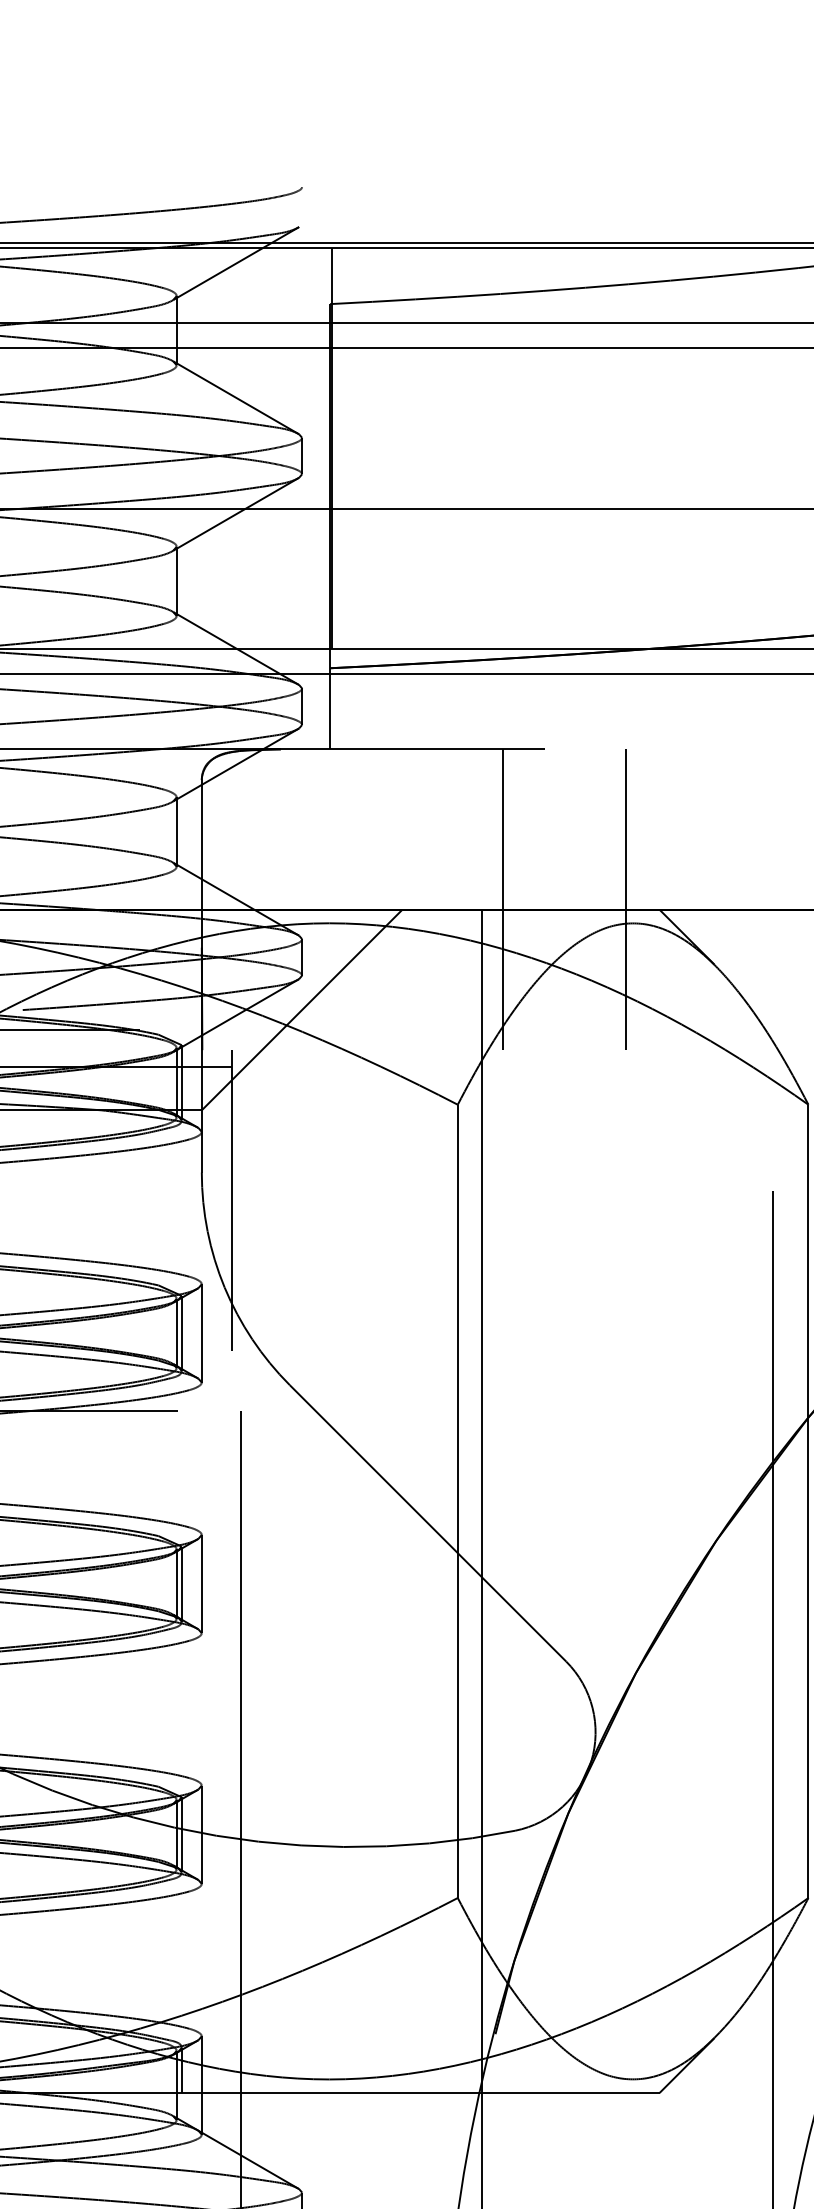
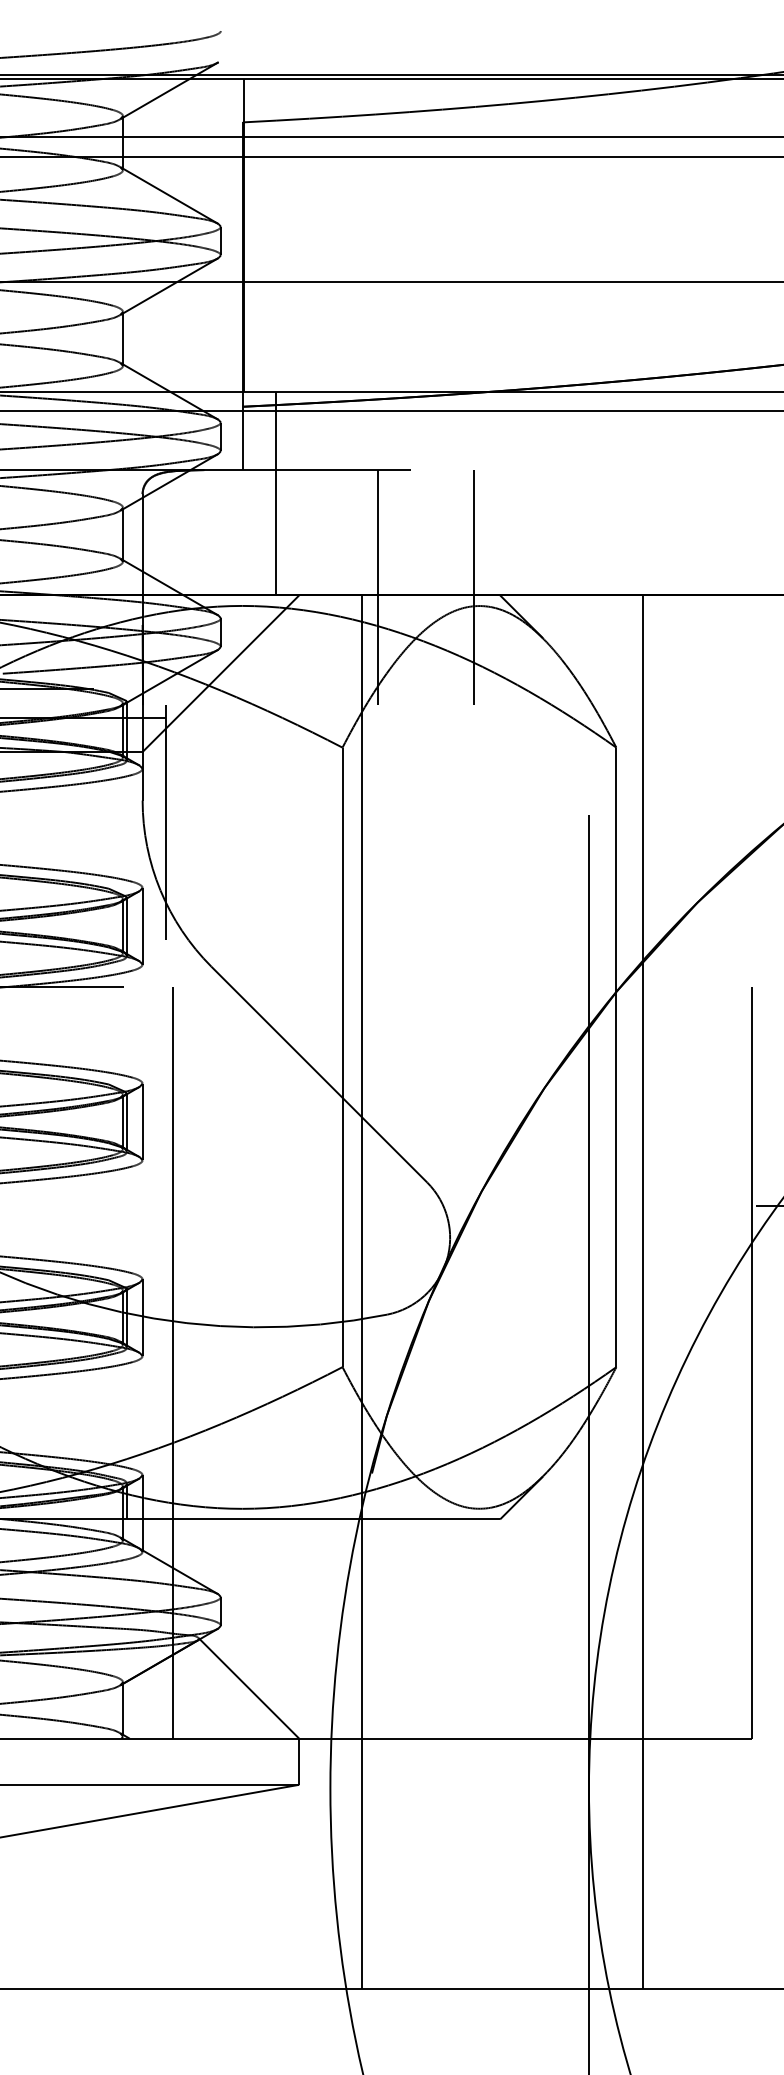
line: (371, 779) -> (275, 493), added

